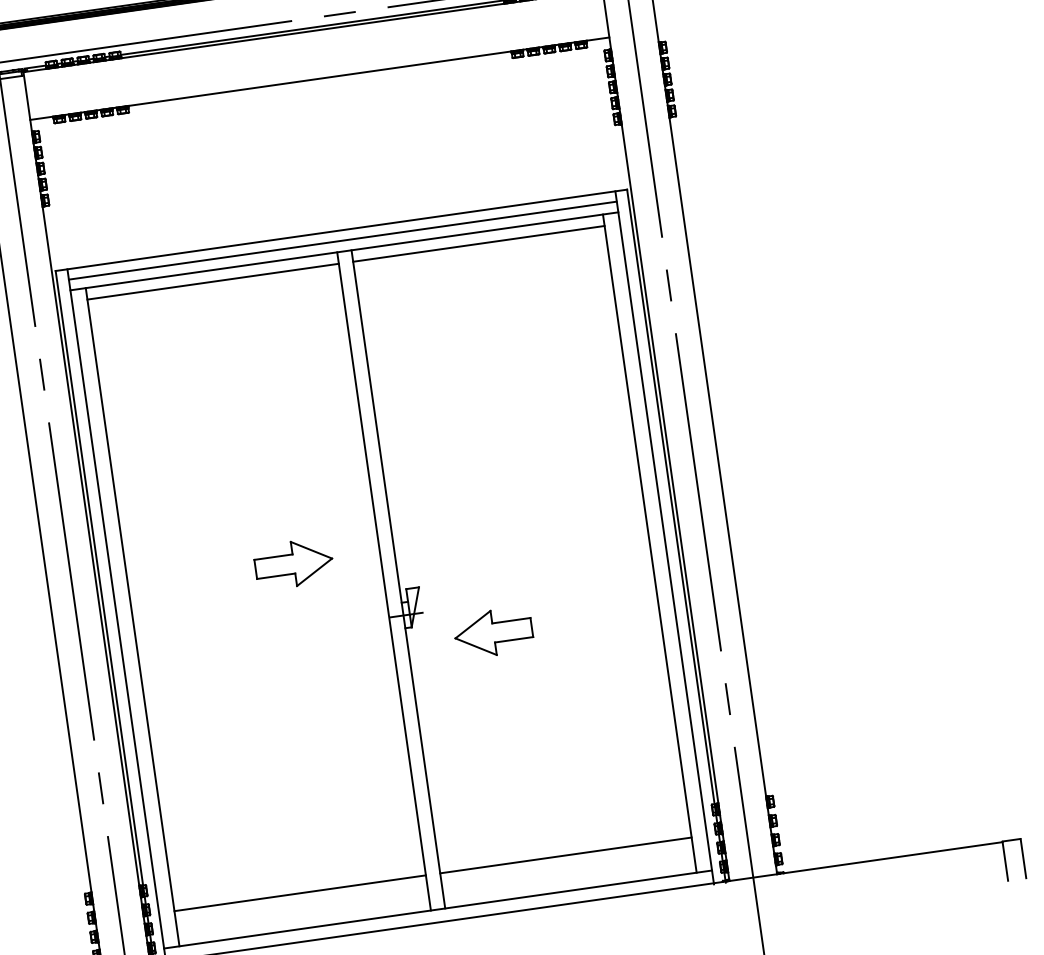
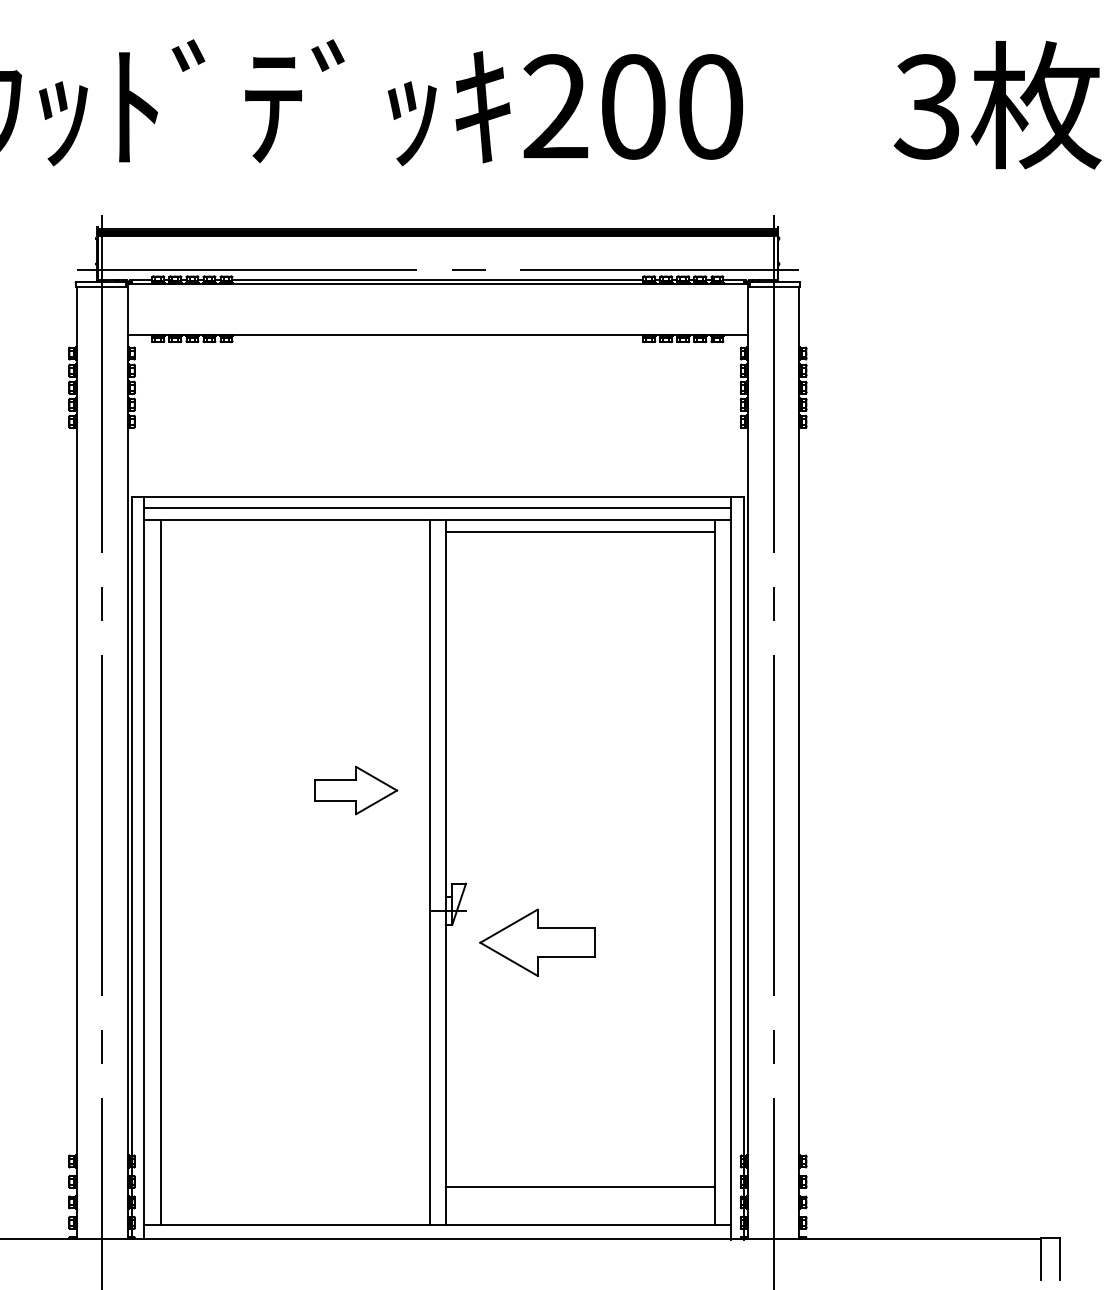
line: (213, 282) -> (295, 532), removed
part: (294, 563) -> (356, 790), moved
part: (493, 632) -> (537, 942), size x1.4
line: (300, 893) -> (295, 1187), removed

